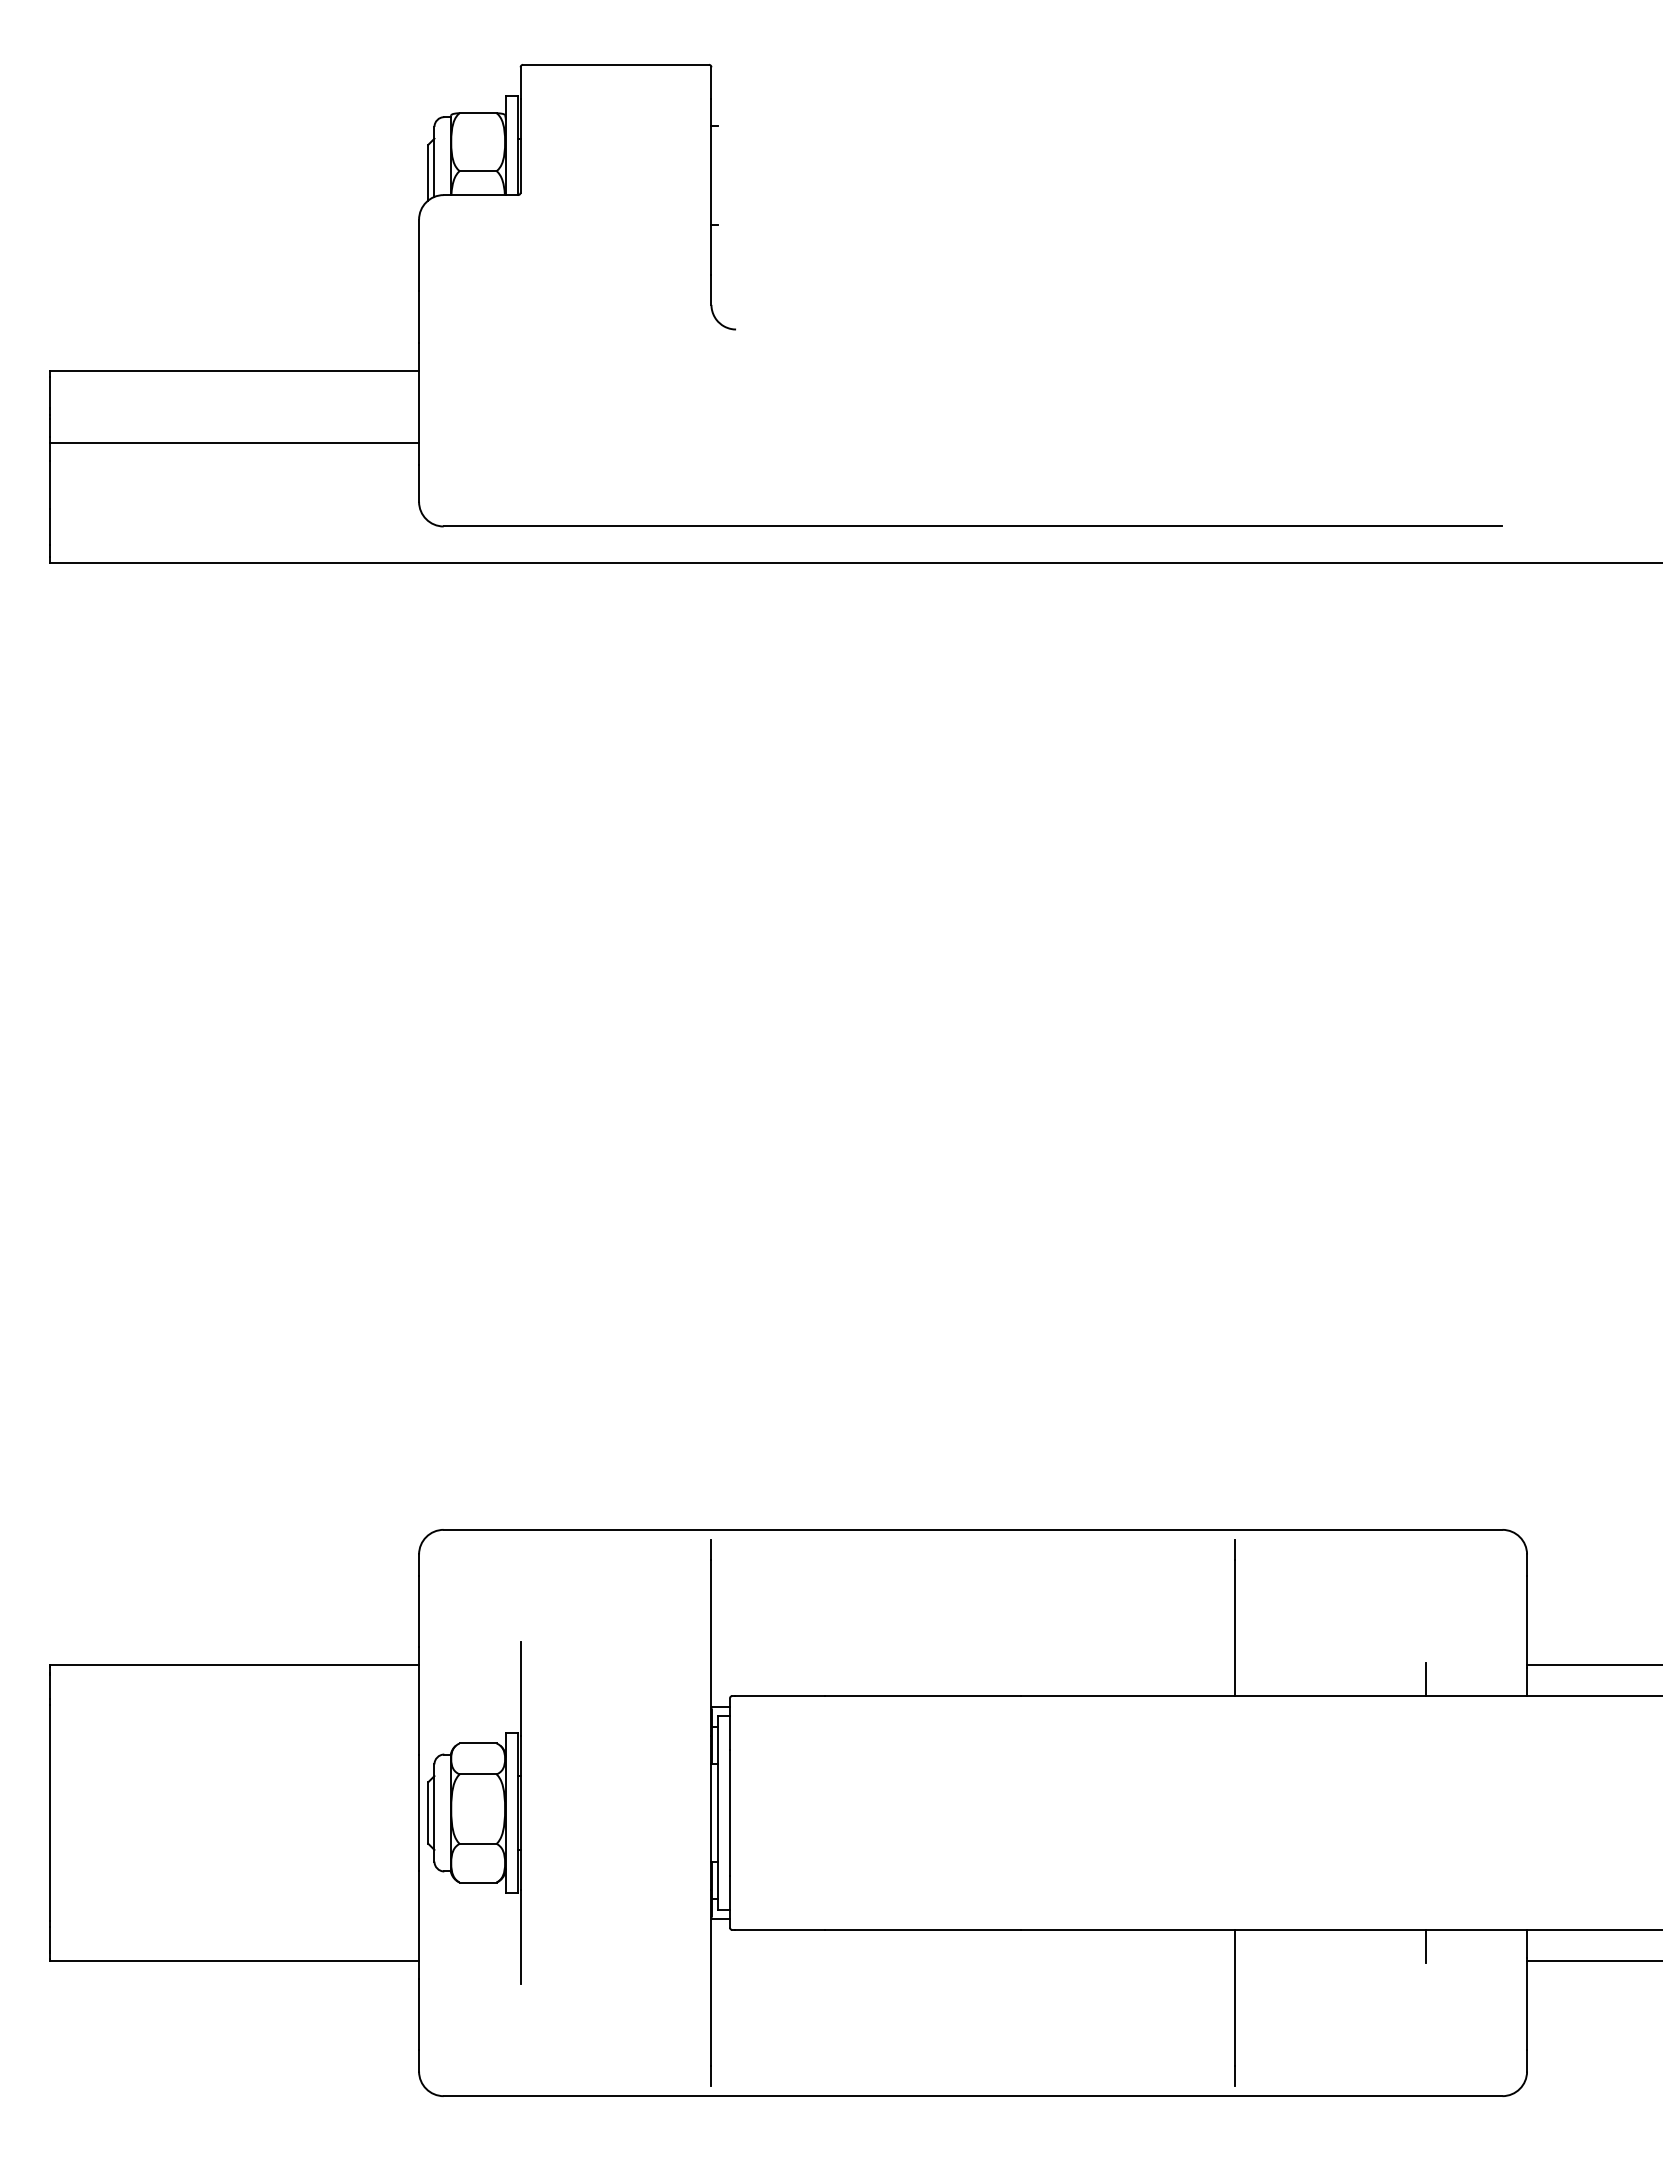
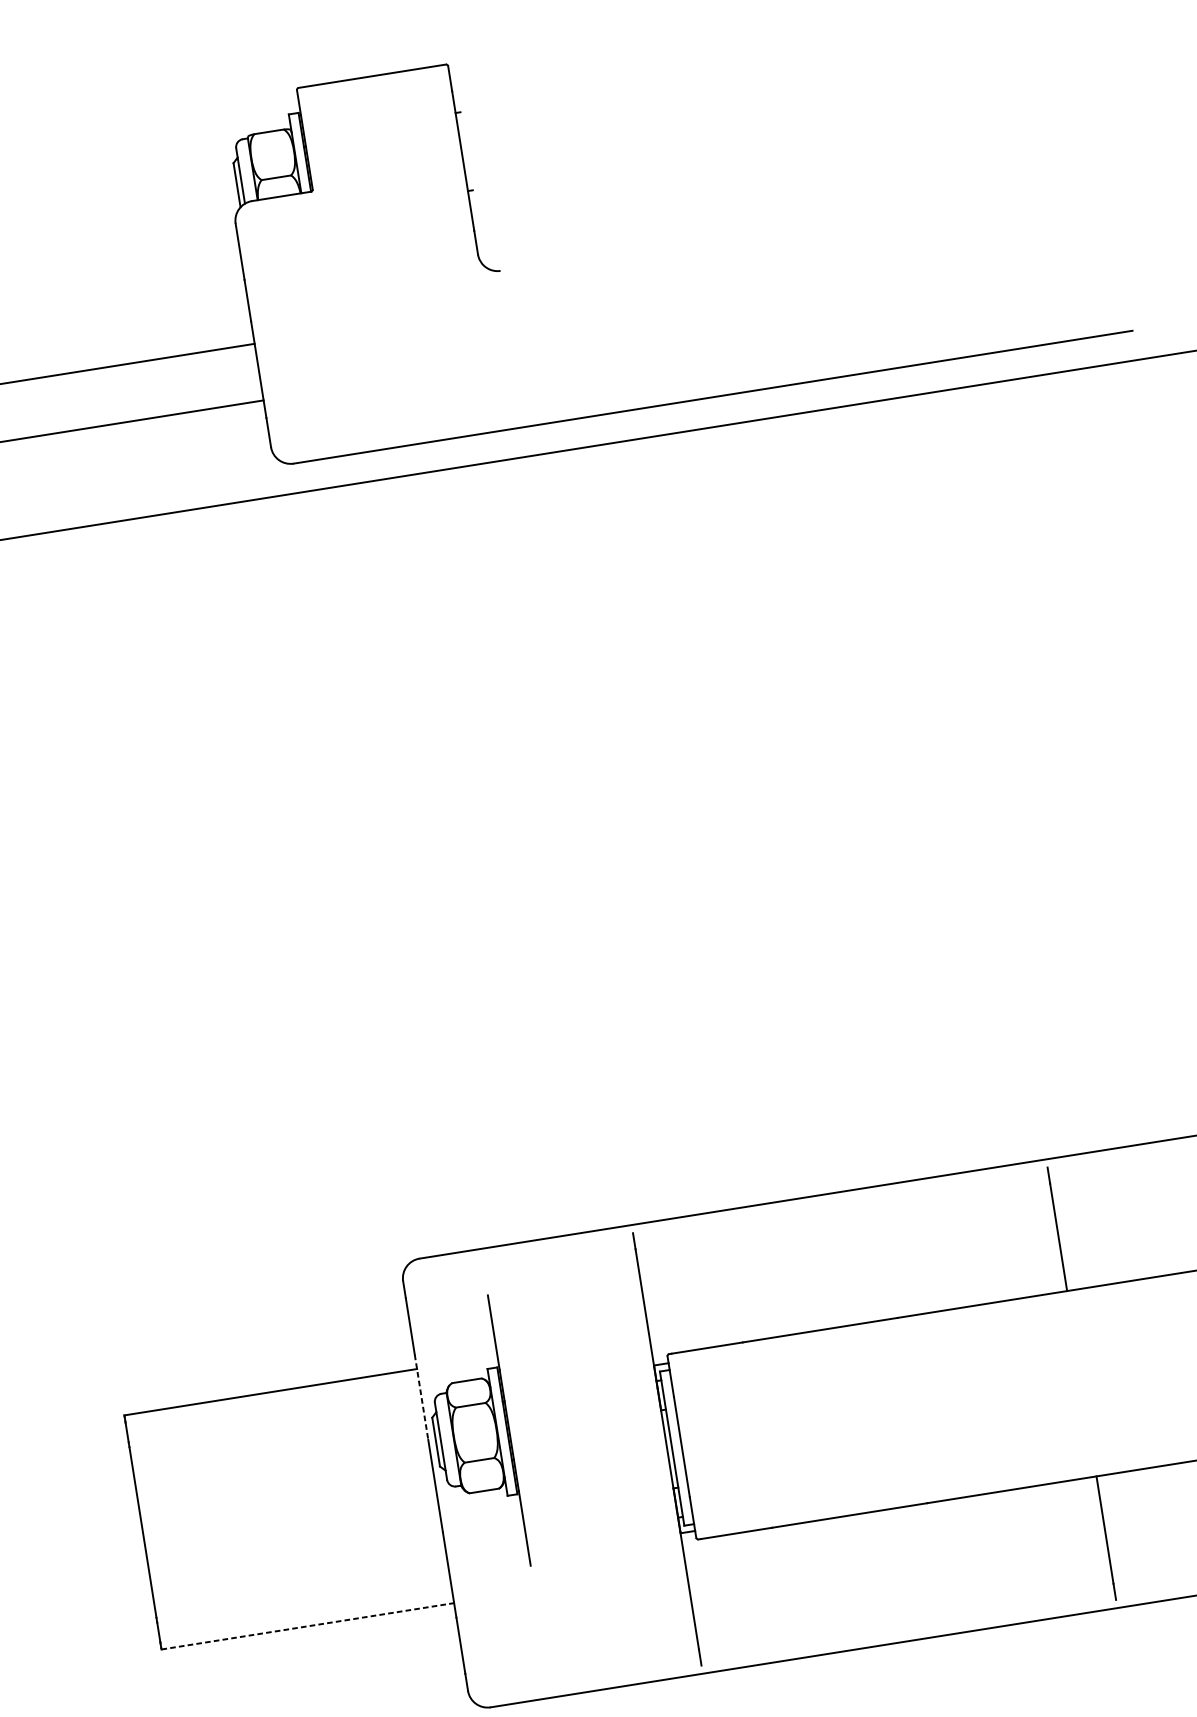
line: (419, 1700) -> (421, 1396), solid -> dashed
part: (474, 1812) -> (472, 1435), moved
line: (234, 1960) -> (307, 1626), solid -> dashed

